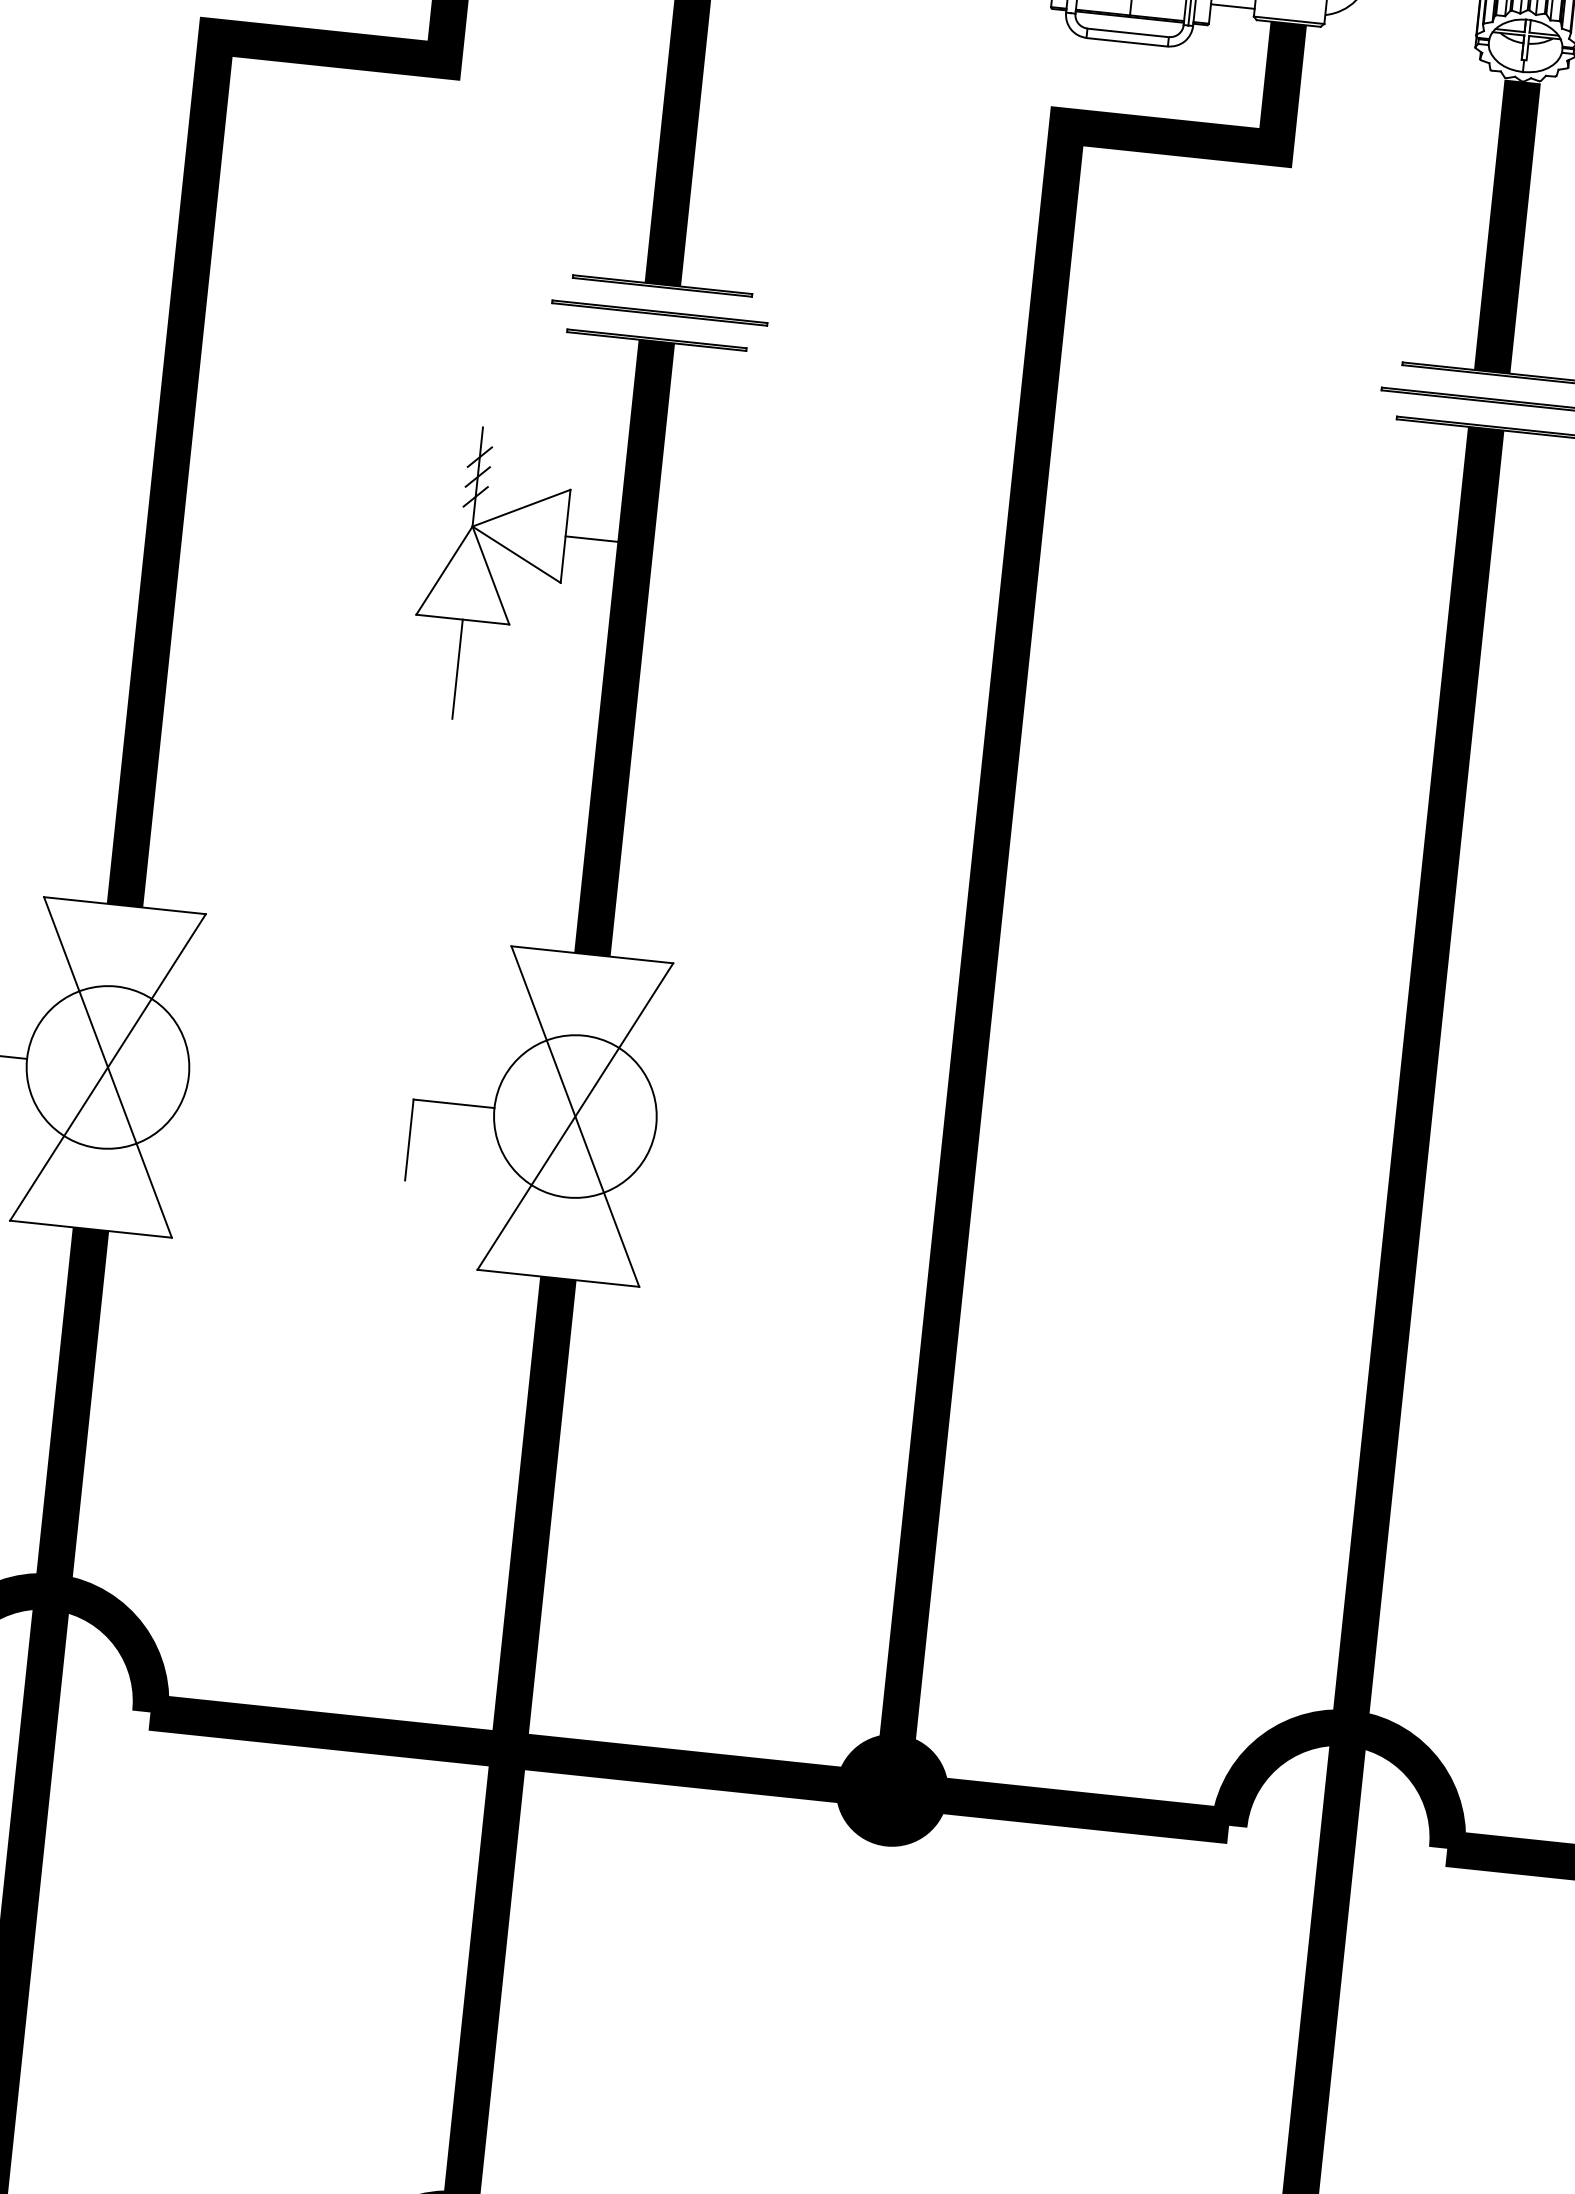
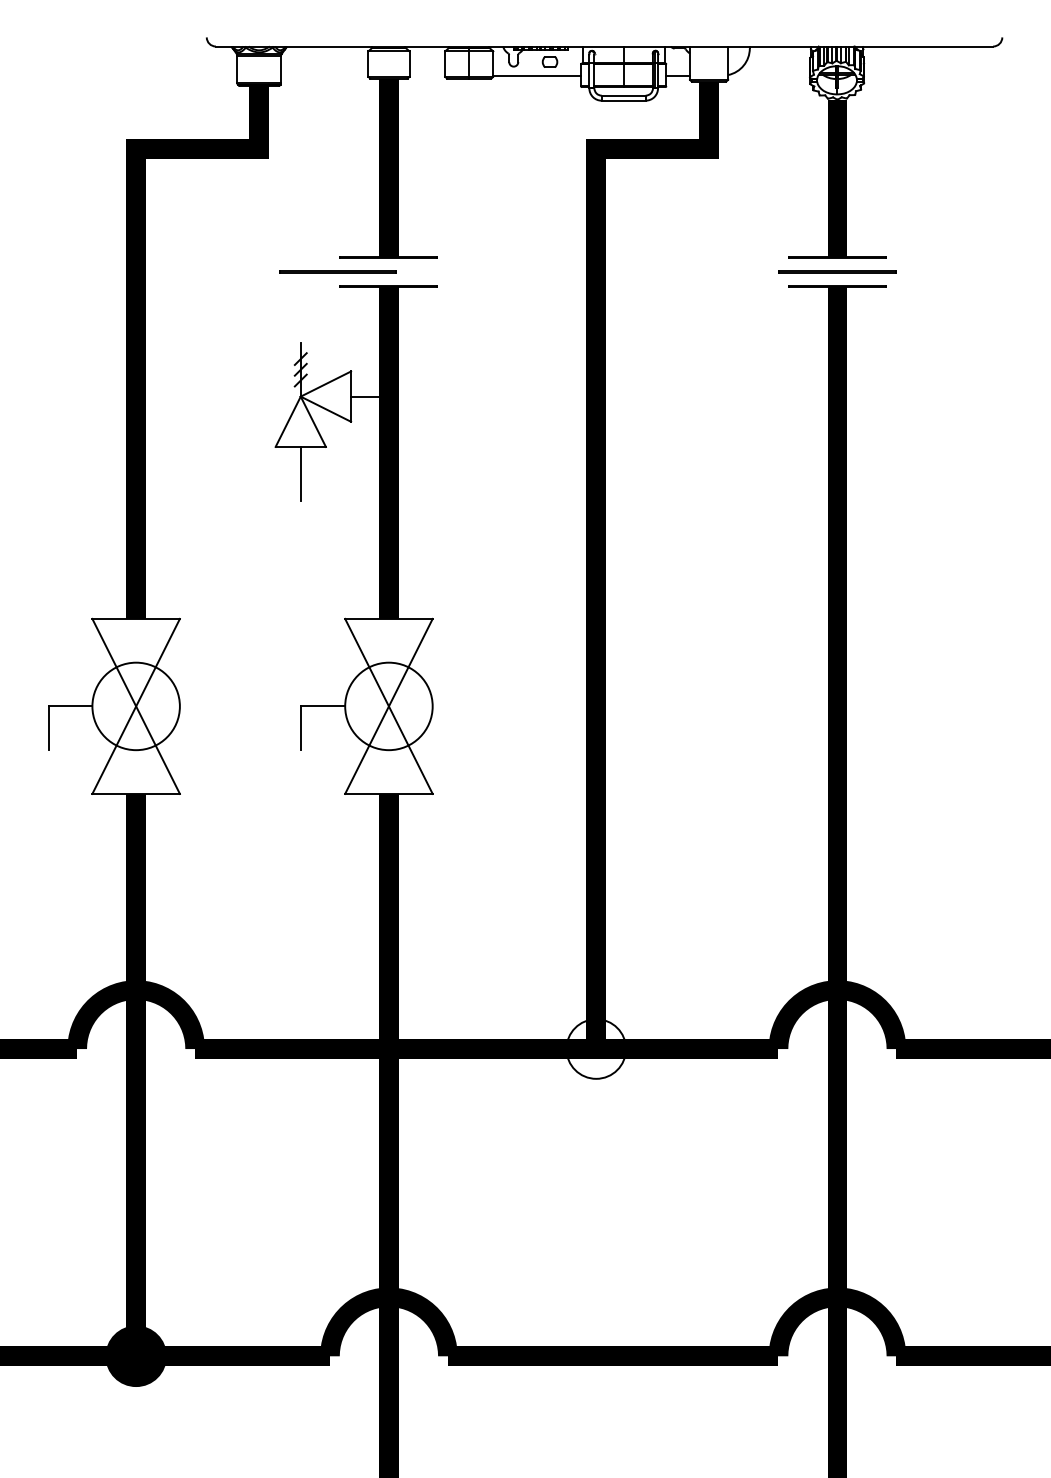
line: (659, 312) -> (337, 271), moved
fill: (892, 1789) -> (596, 1048), removed

